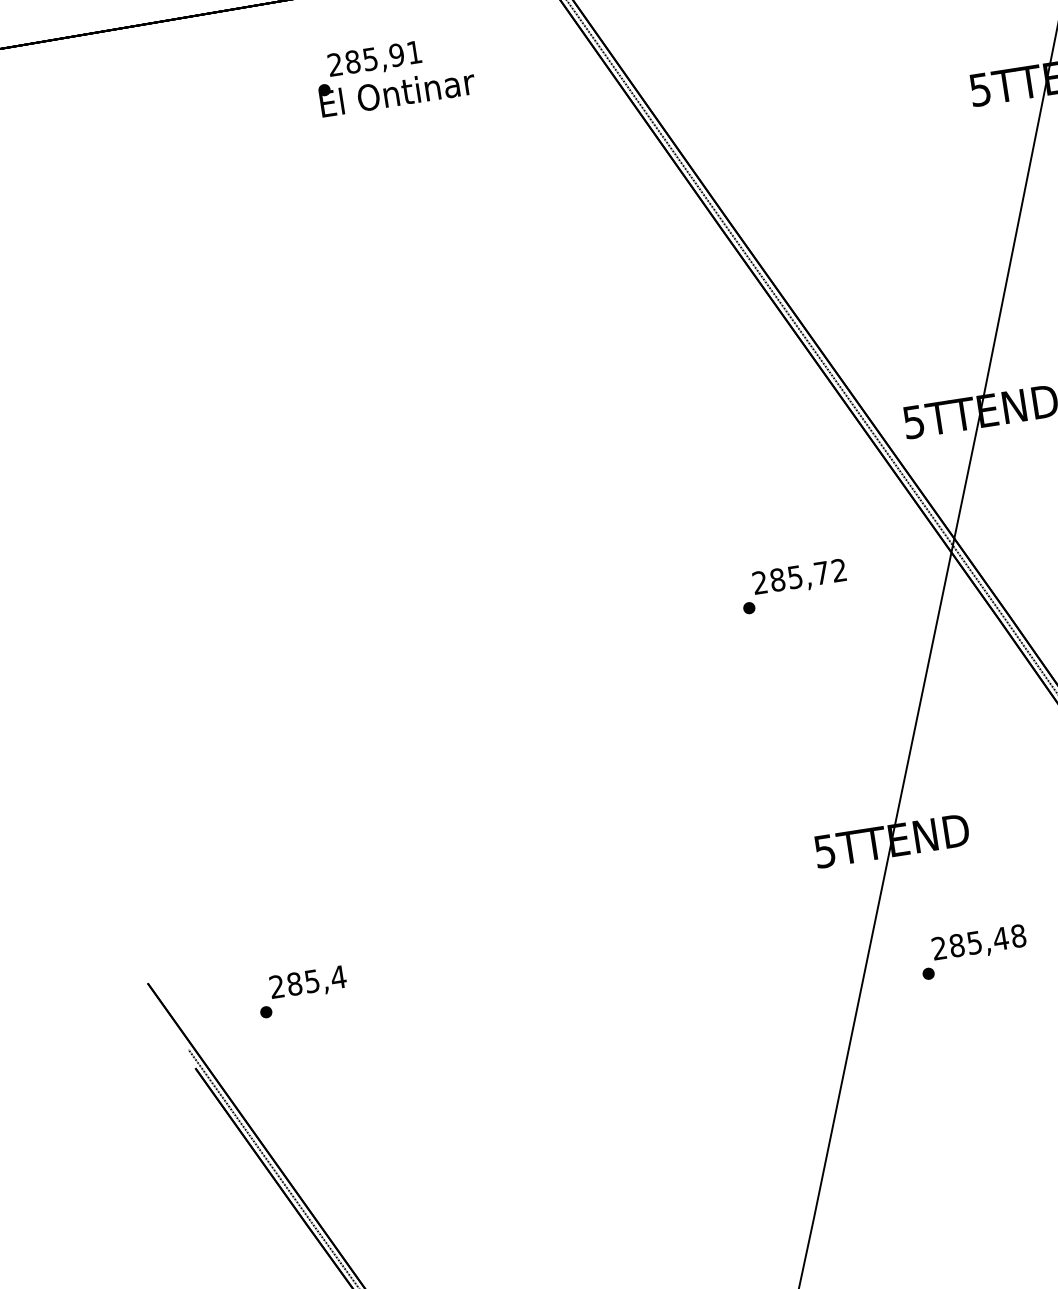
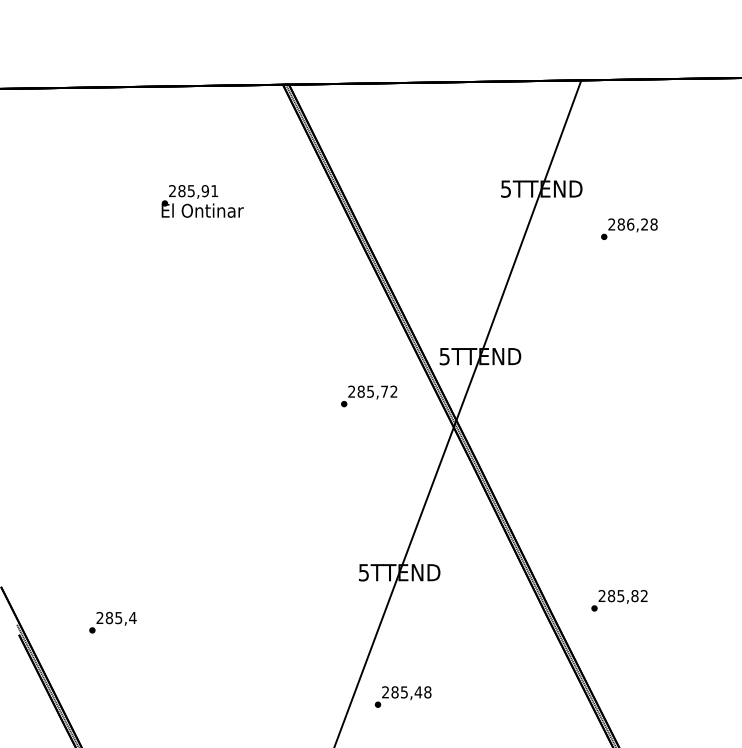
text: (394, 75) -> (202, 201), moved
text: (794, 586) -> (369, 396), moved
text: (972, 951) -> (402, 696), moved
text: (301, 991) -> (112, 622), moved

